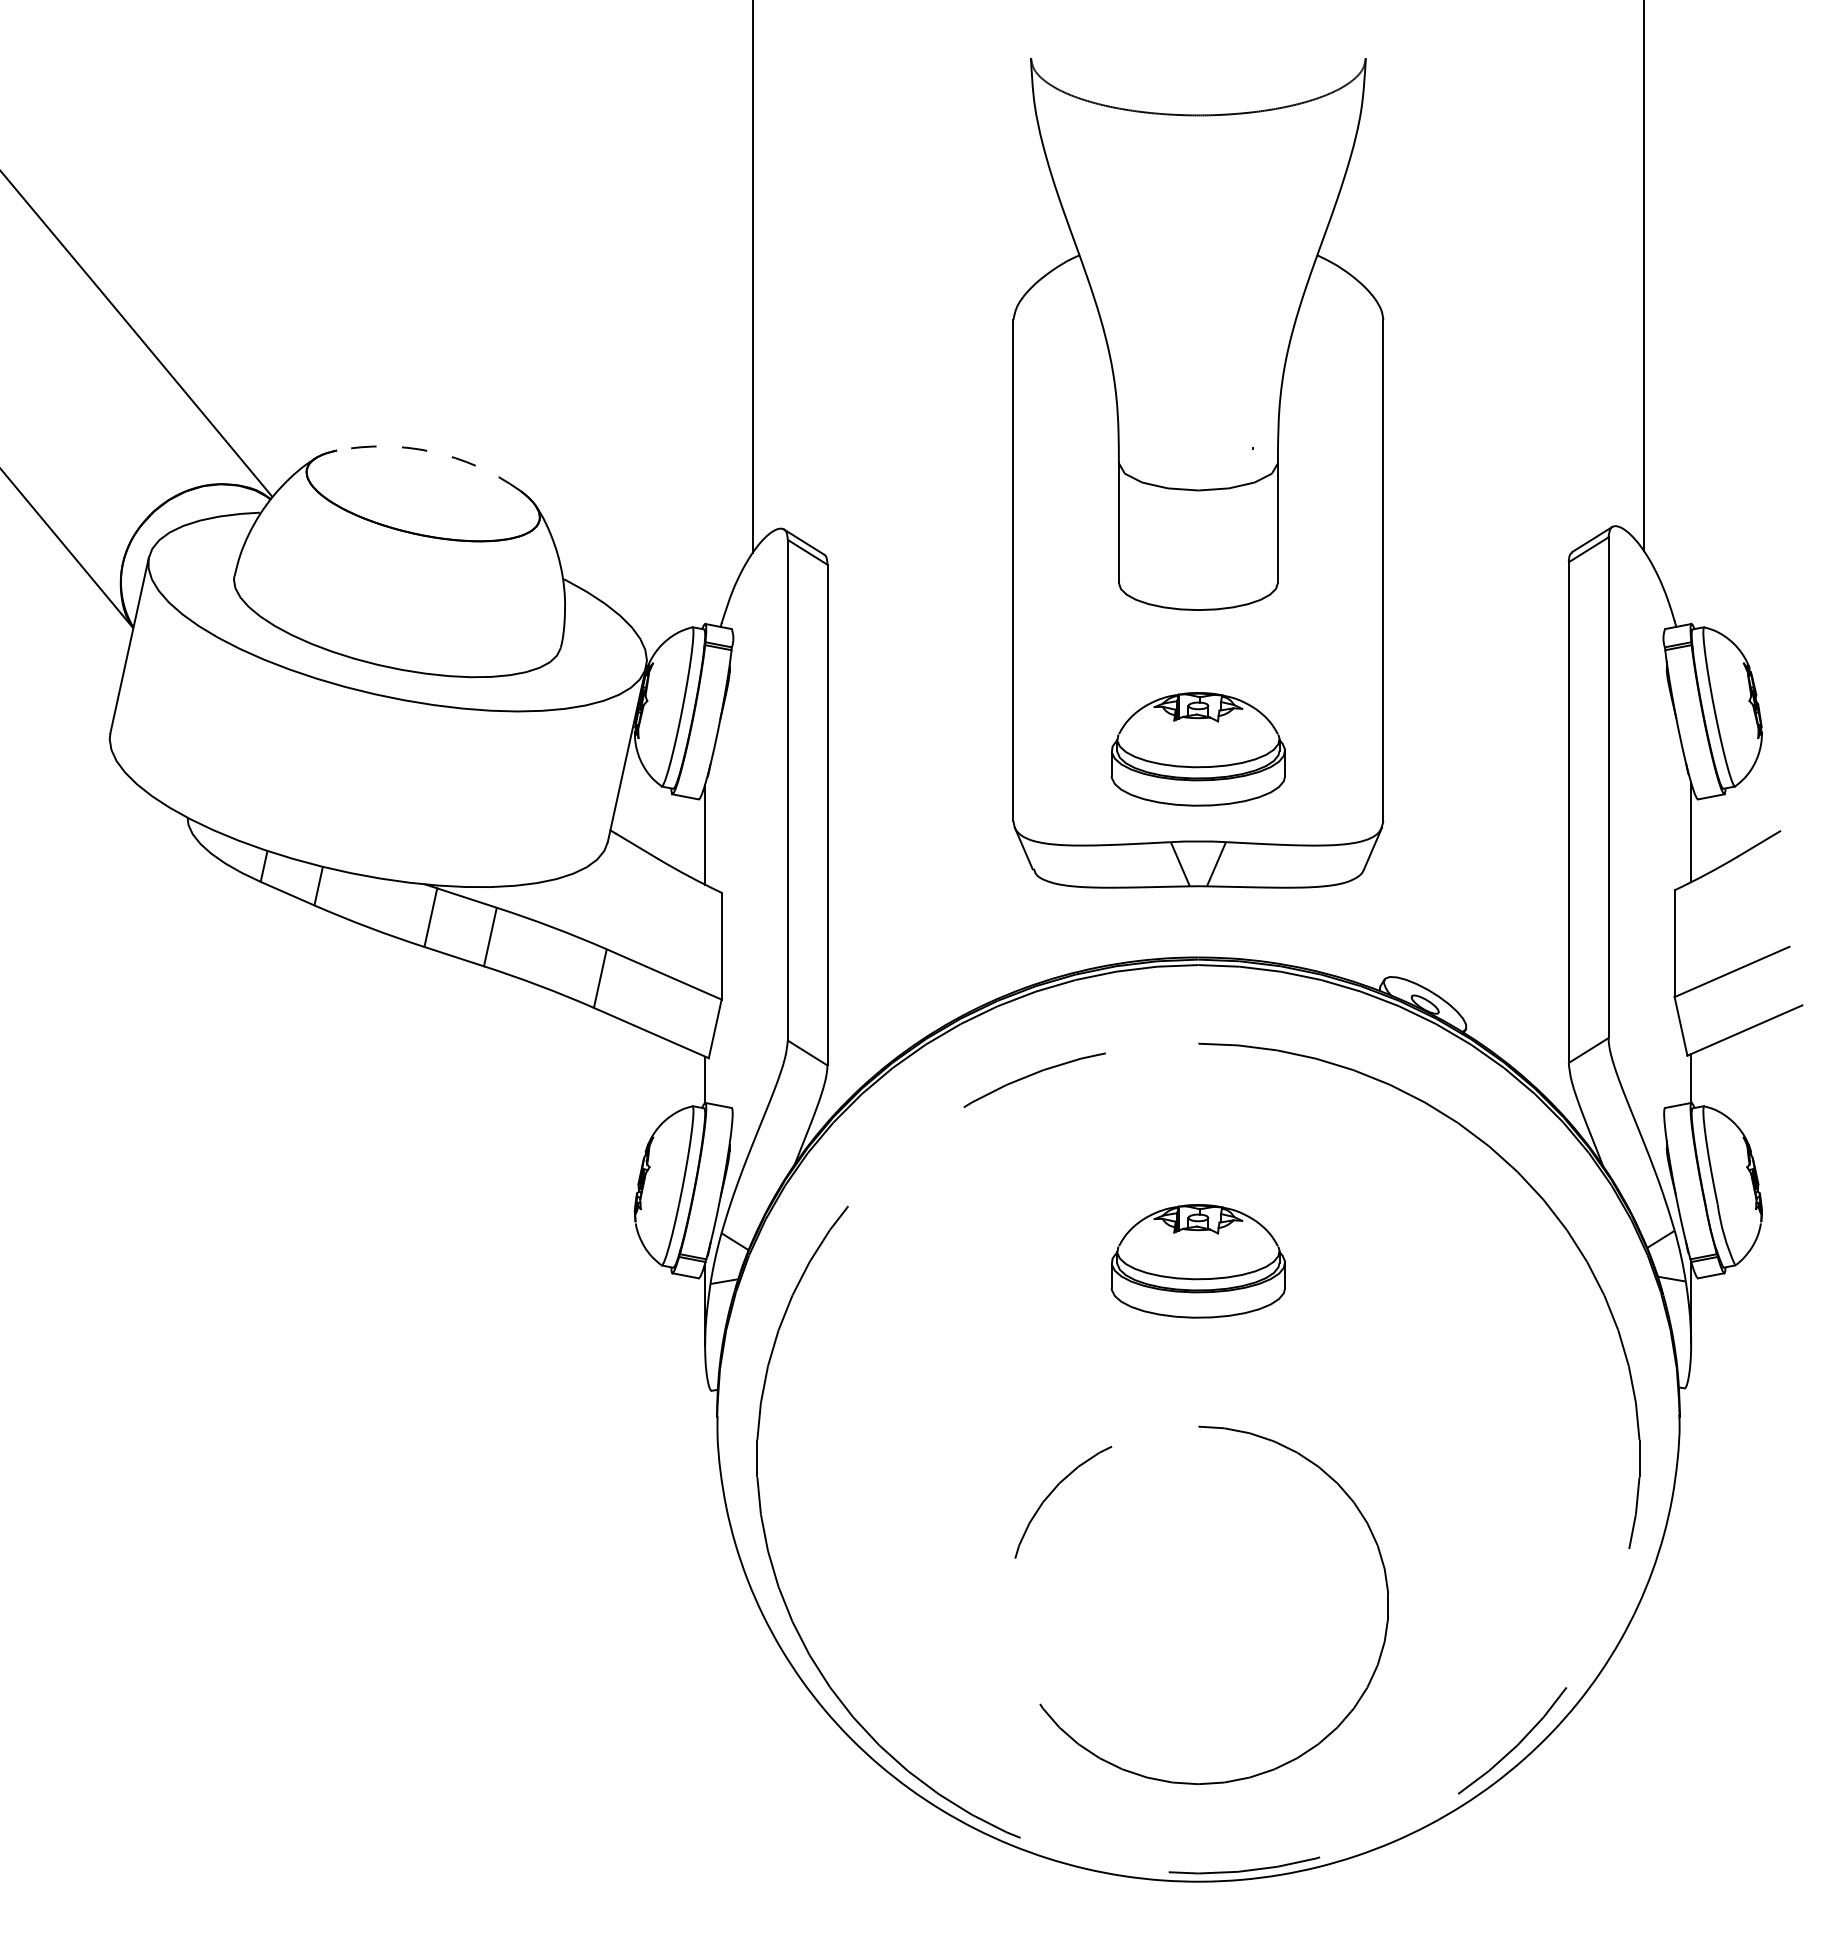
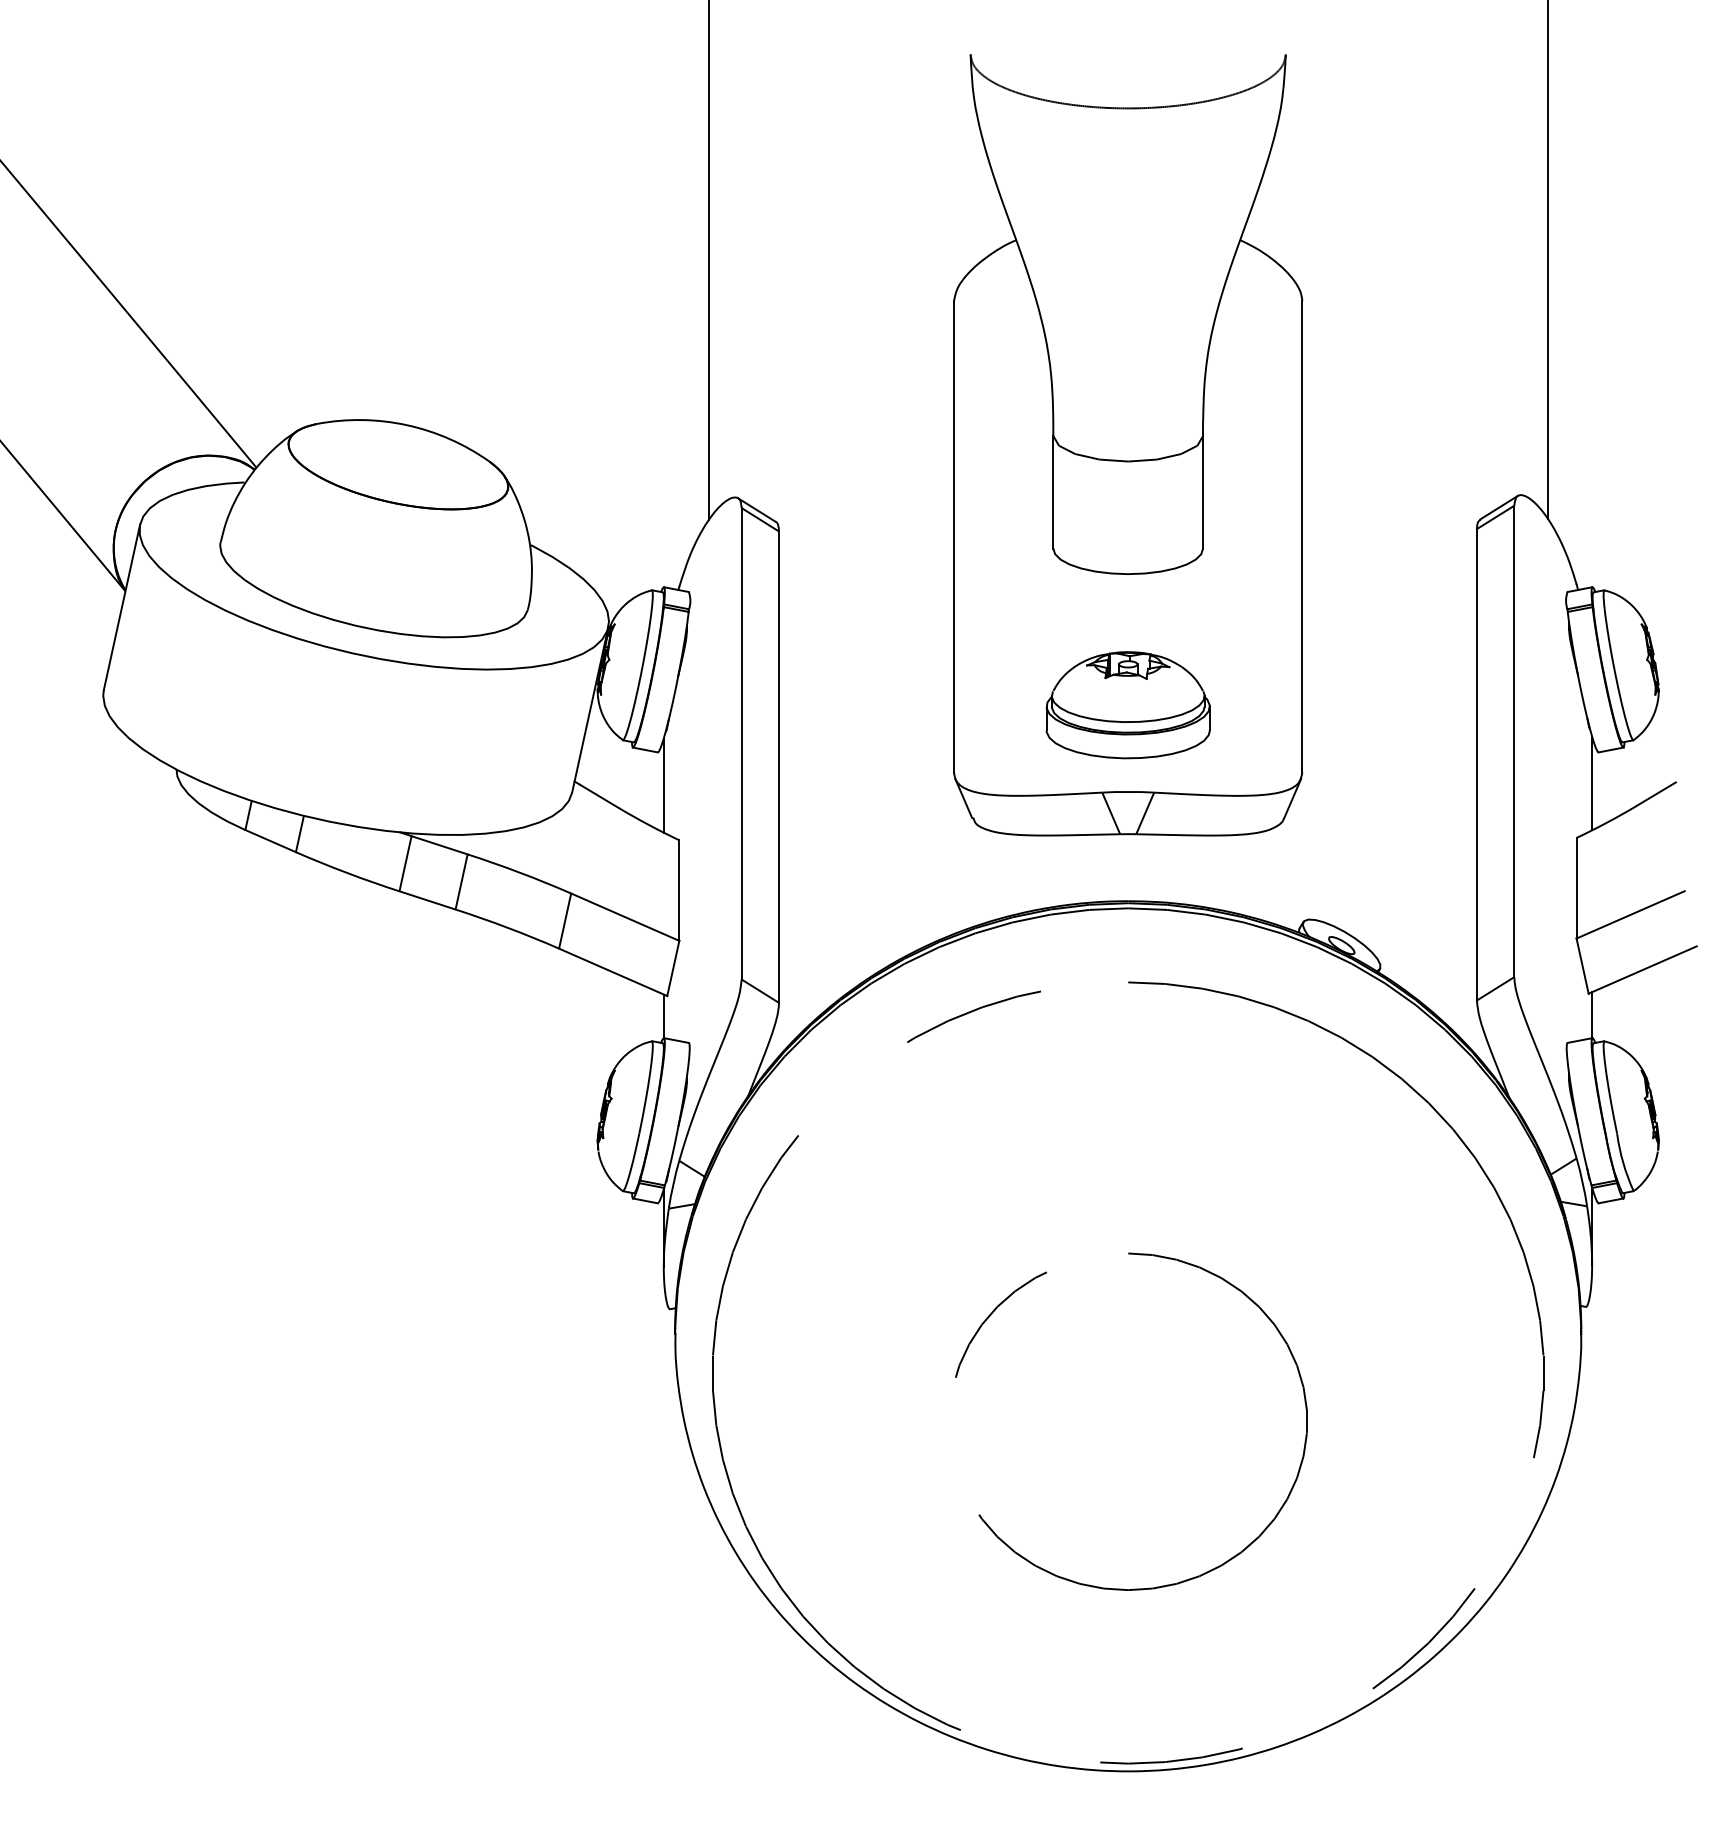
arc: (432, 451) -> (407, 424), dashed -> solid
part: (1197, 1261) -> (1127, 1187), removed
part: (1238, 1778) -> (1165, 1584), moved

